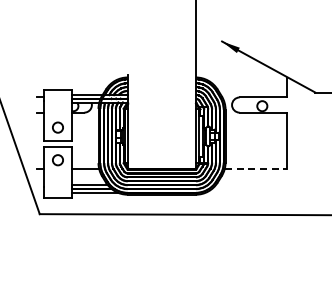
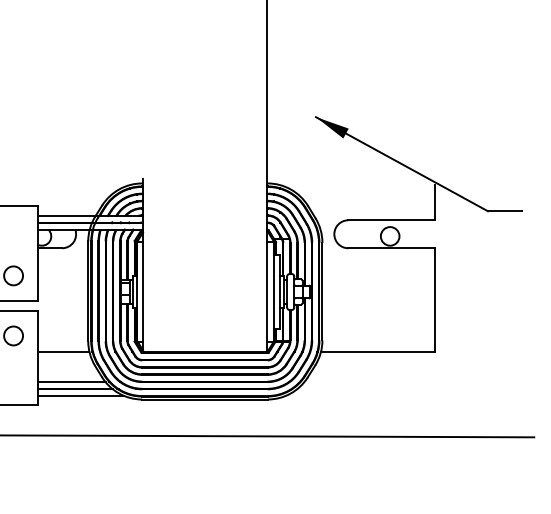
line: (256, 168) -> (379, 351), dashed -> solid

